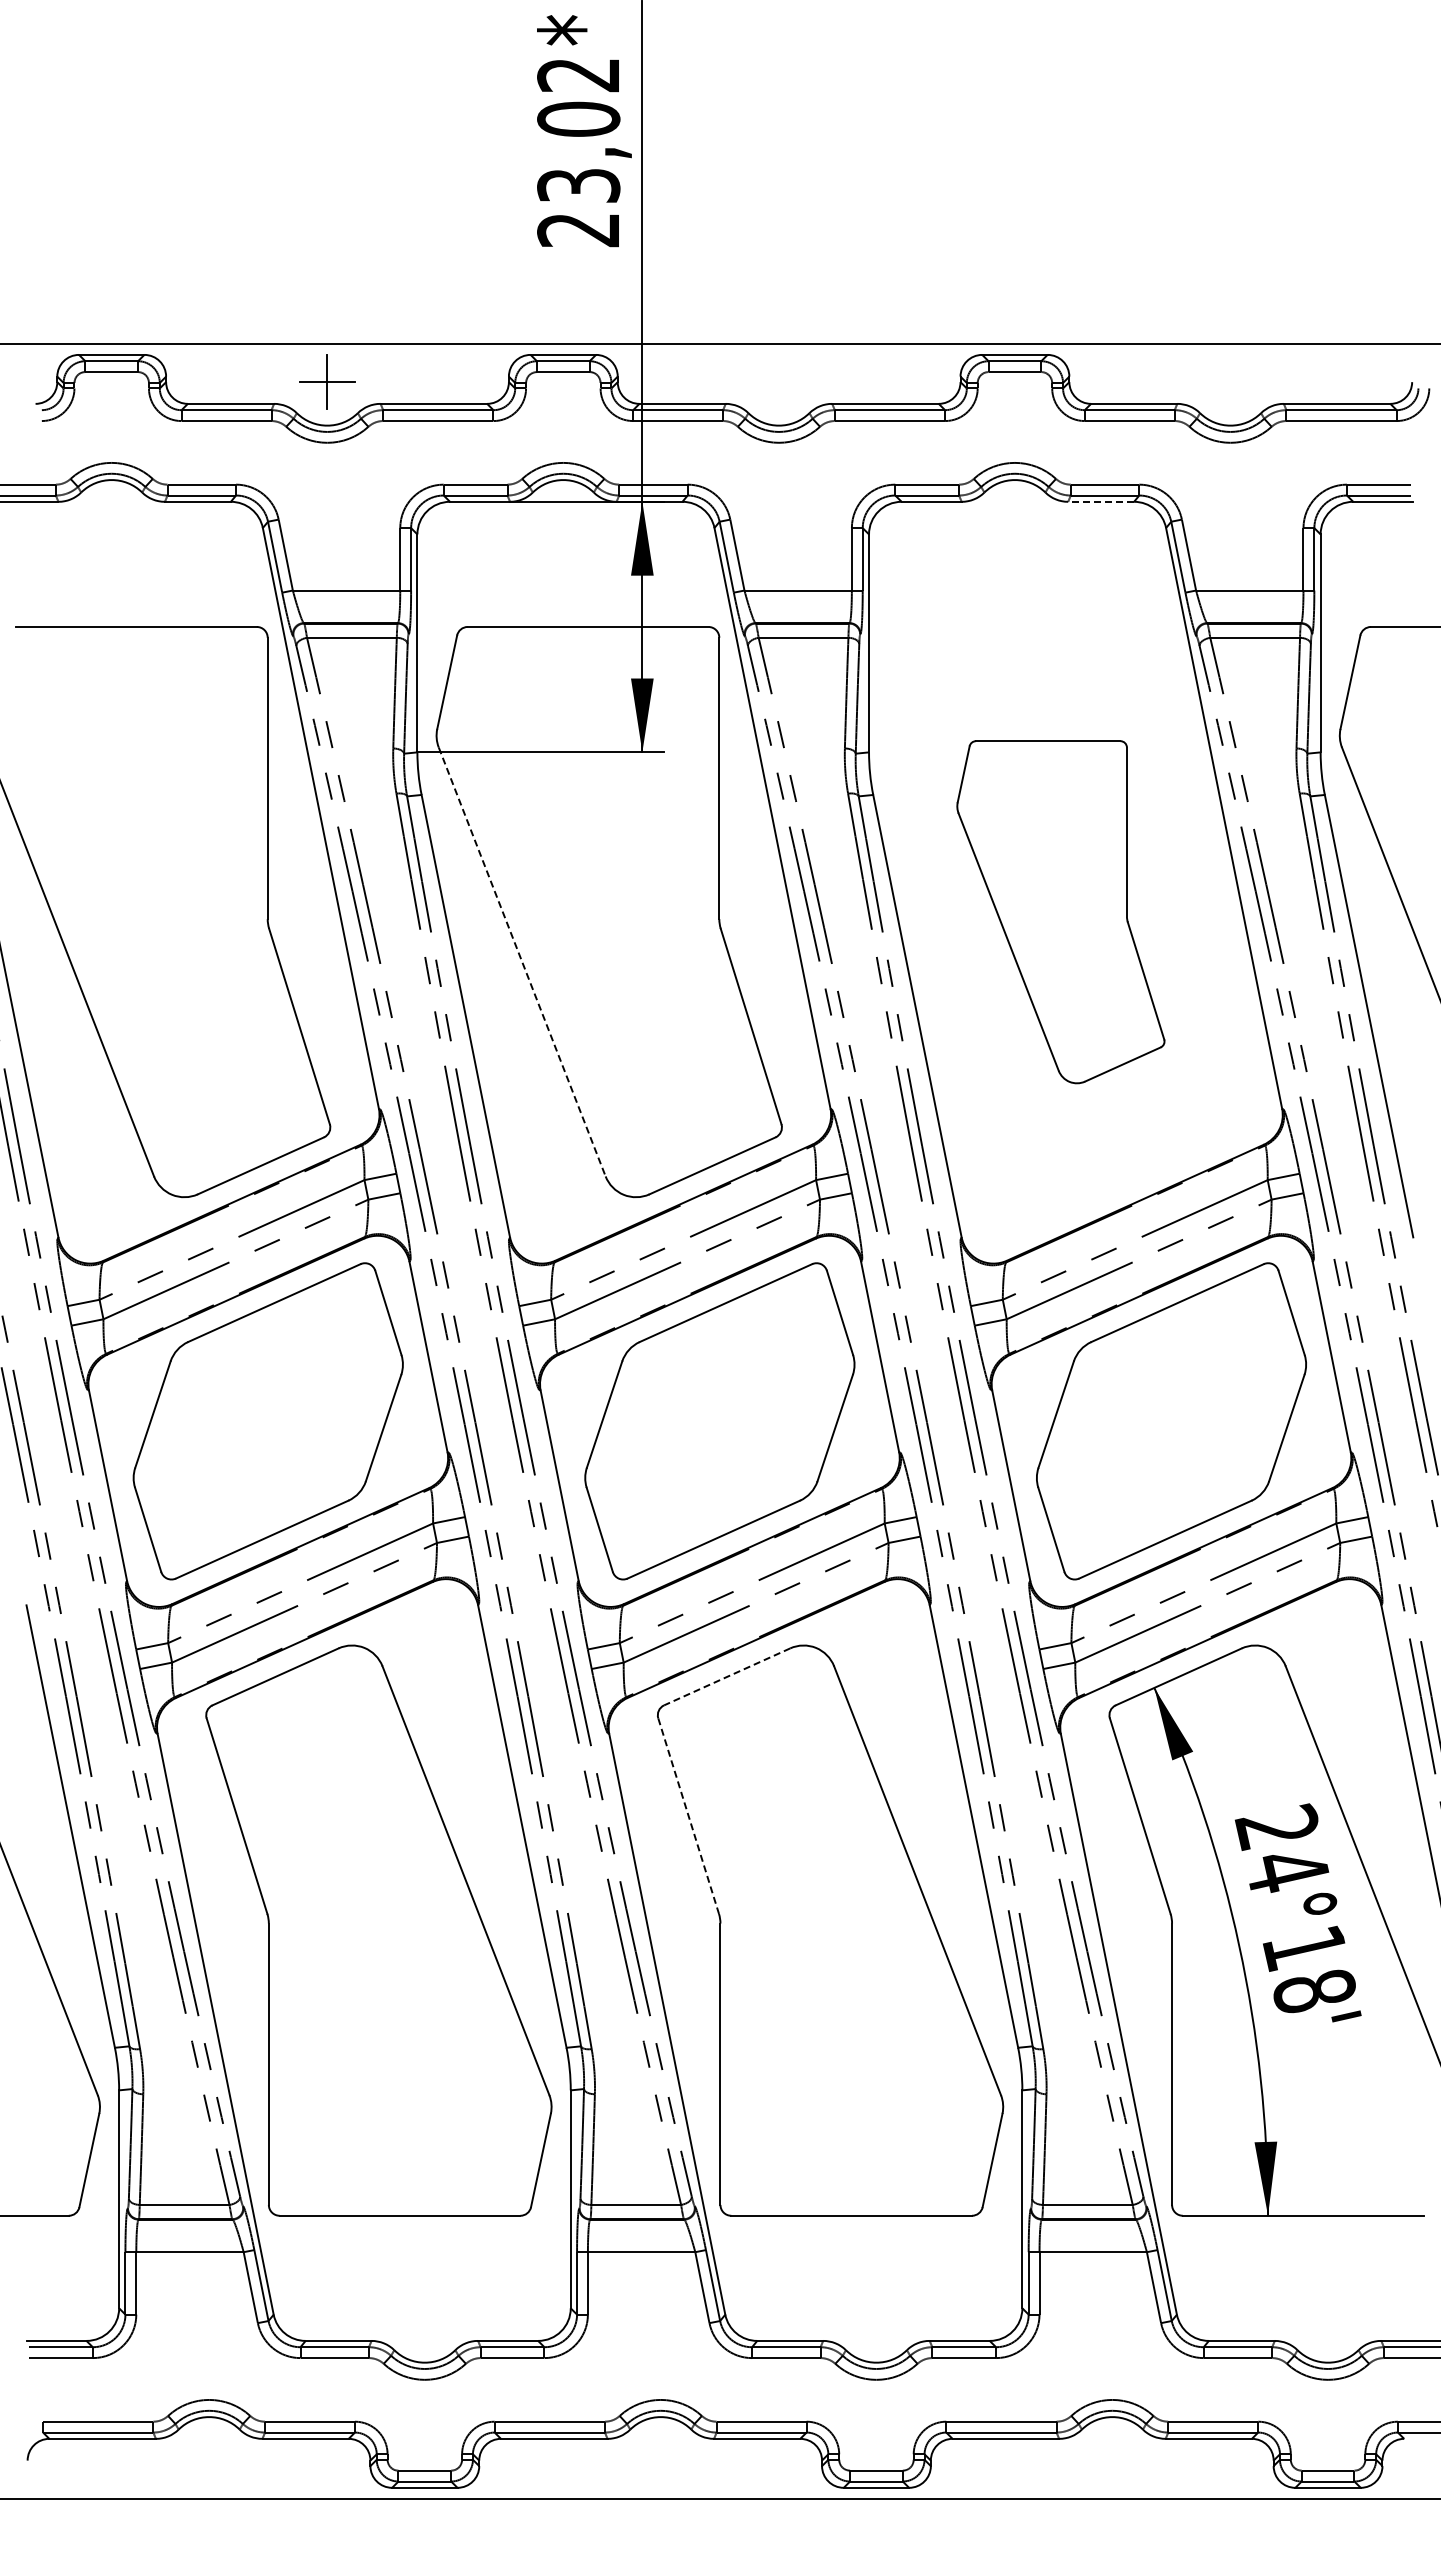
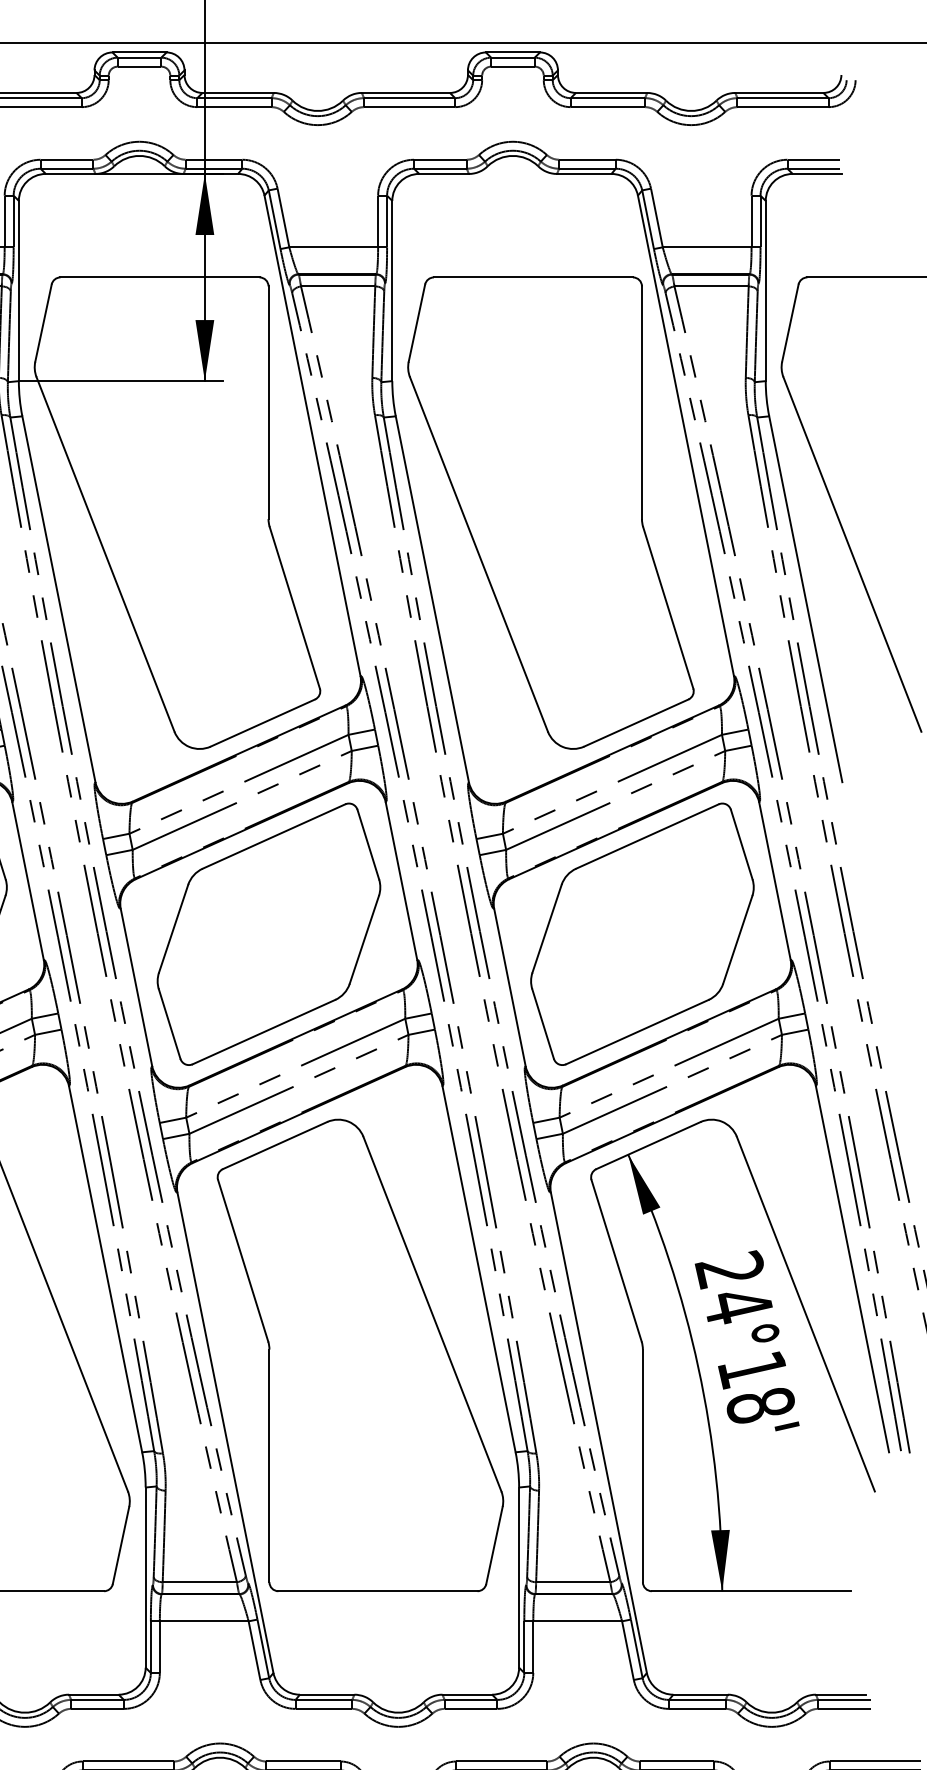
line: (1101, 501) -> (584, 173), dashed -> solid
part: (1060, 912) -> (550, 513), size x1.67
line: (522, 962) -> (105, 554), dashed -> solid
line: (726, 1677) -> (274, 1146), dashed -> solid
line: (688, 1816) -> (243, 1261), dashed -> solid

